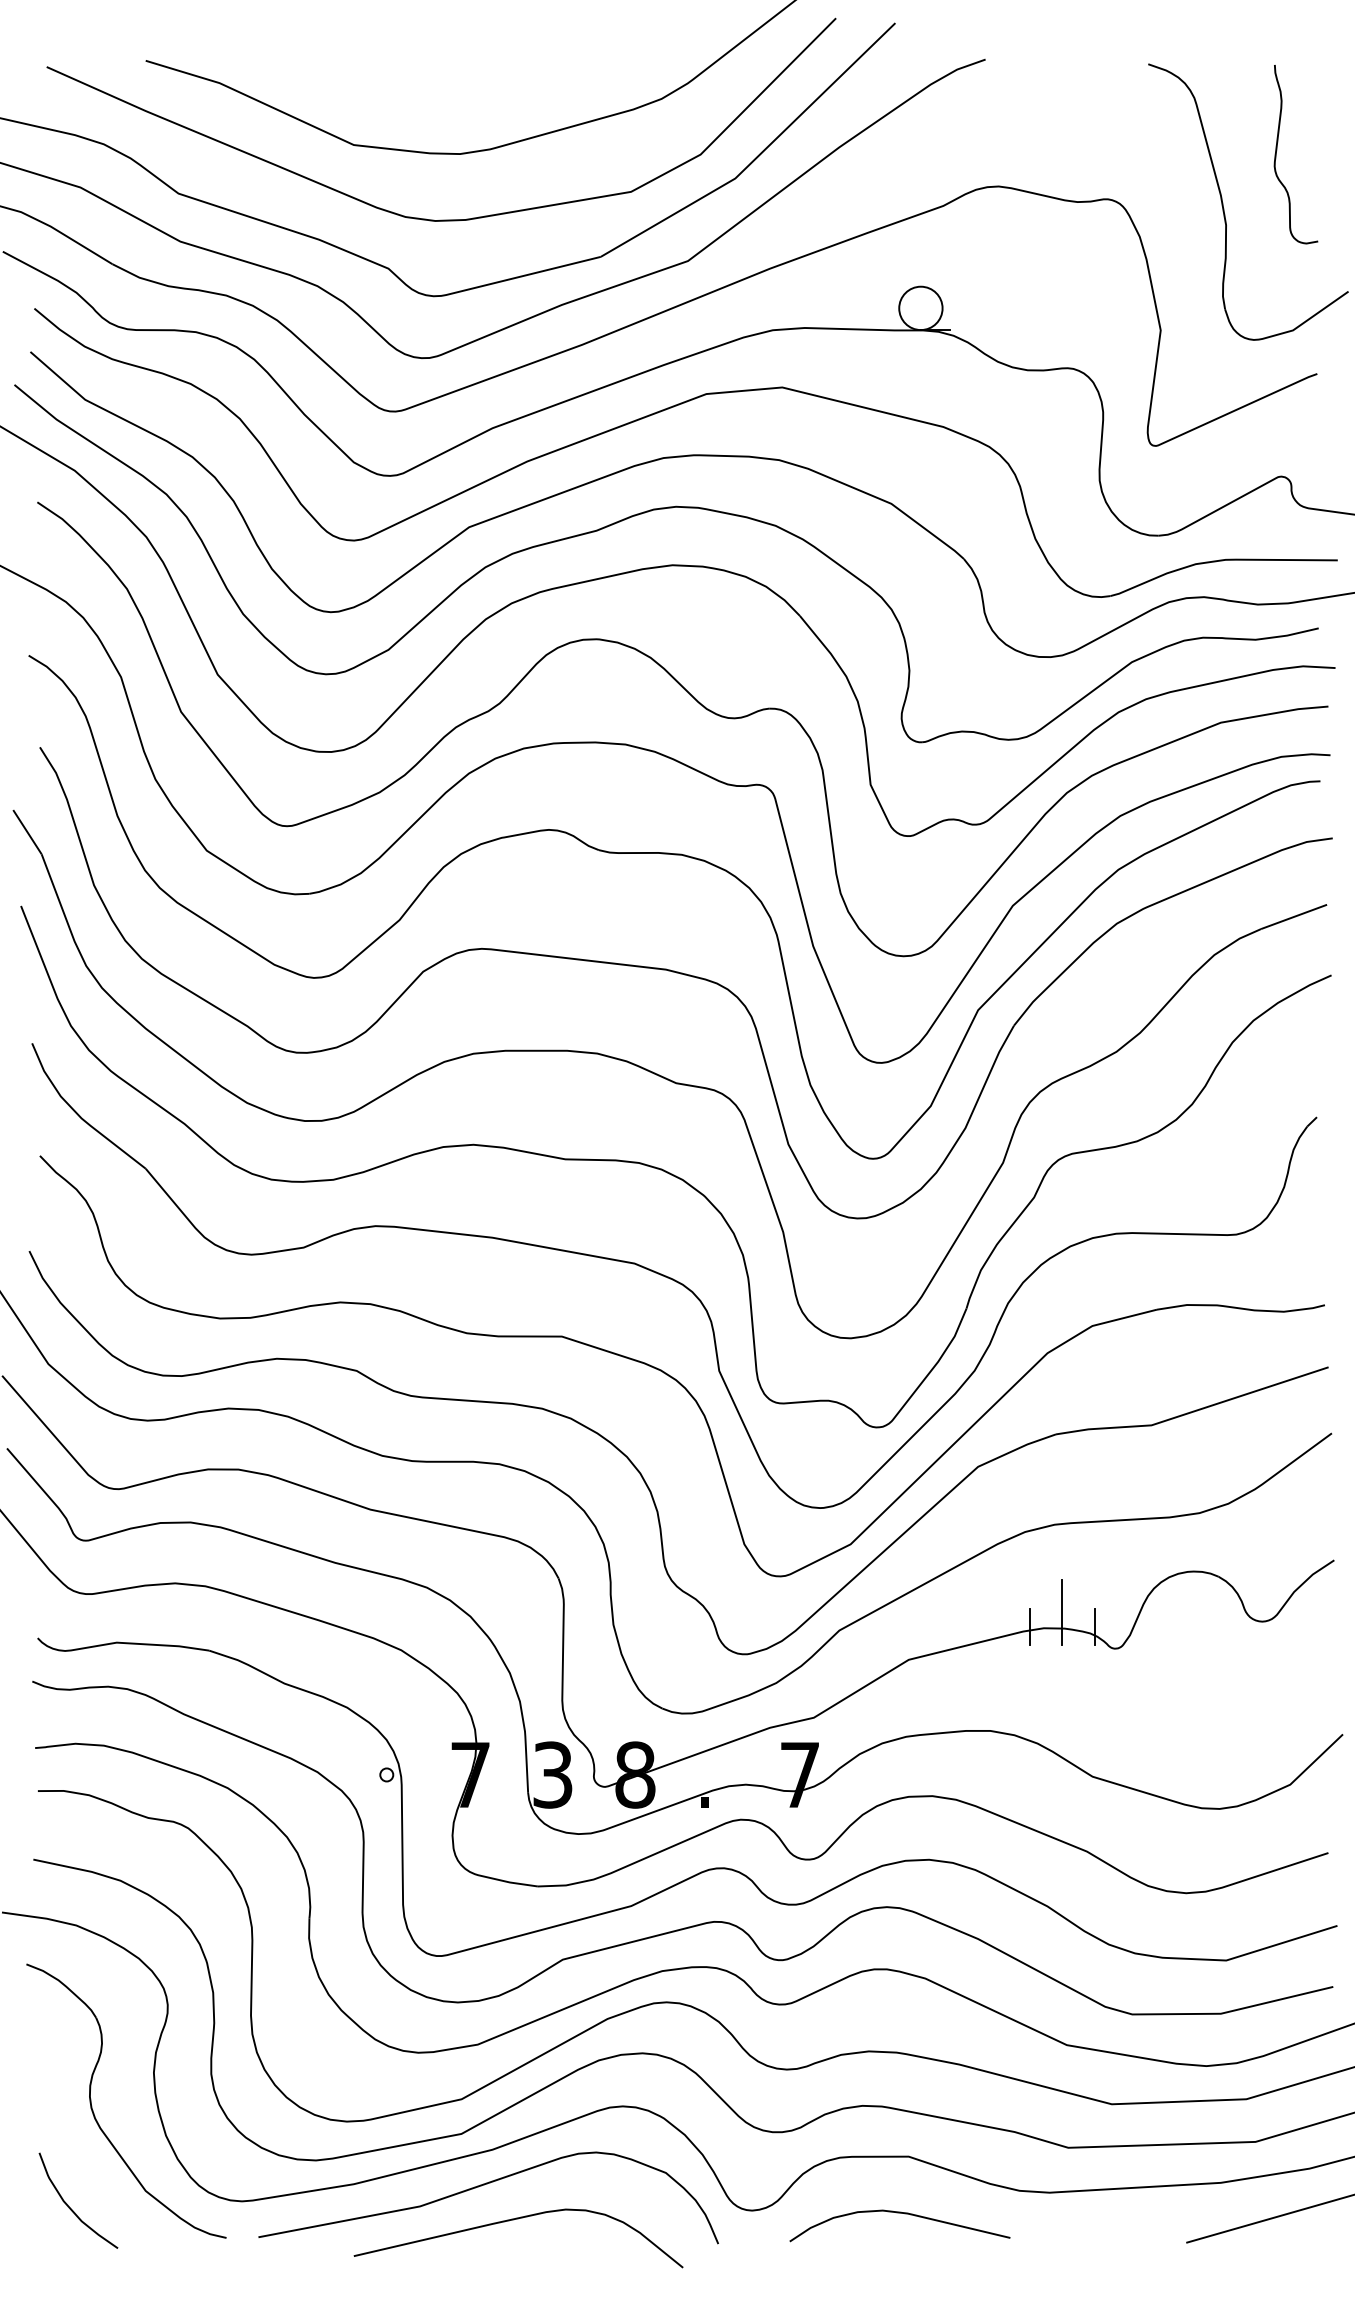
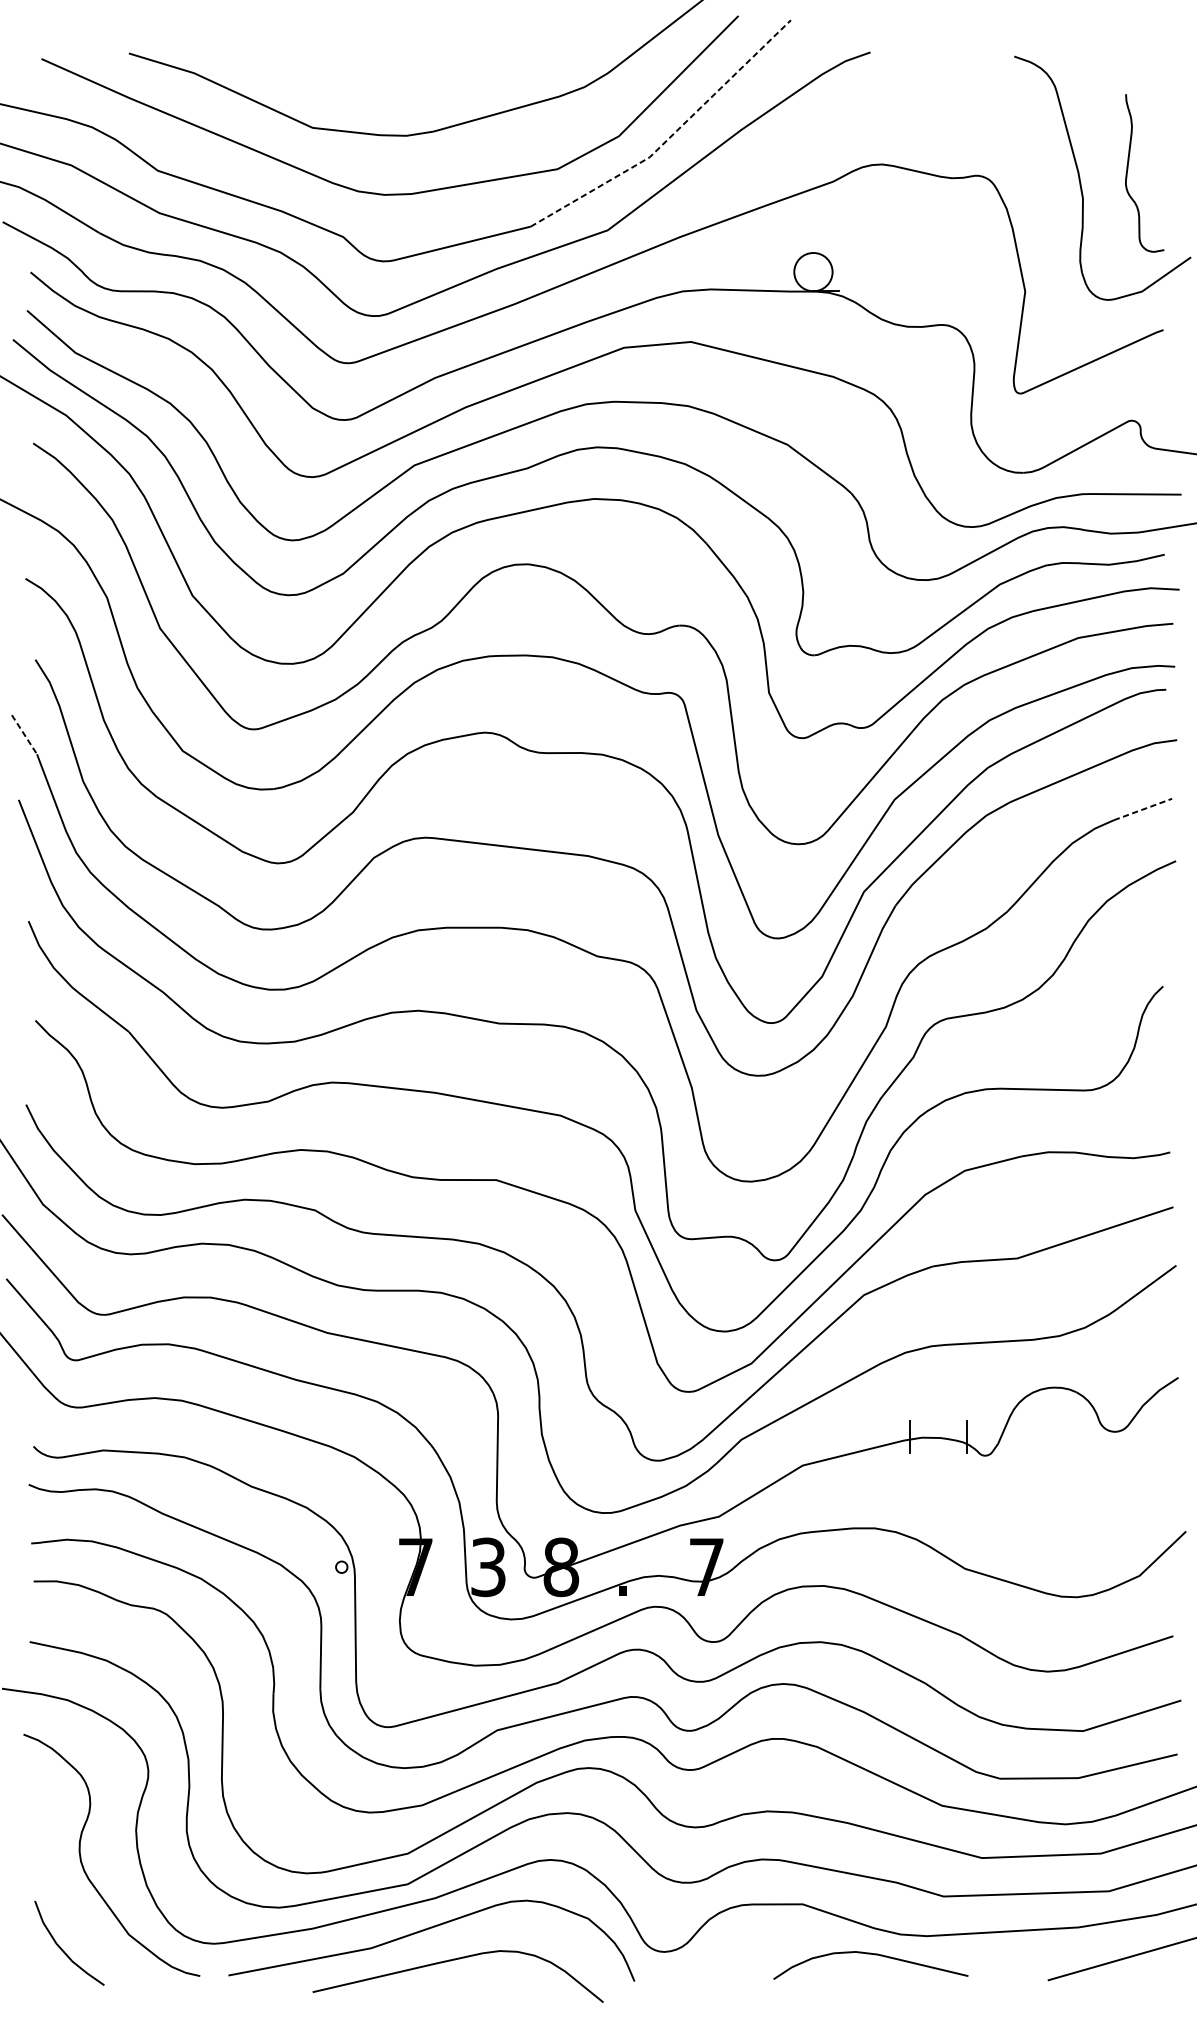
curve: (1277, 150) -> (1128, 169), moved
line: (759, 154) -> (670, 136), solid -> dashed
line: (27, 832) -> (24, 734), solid -> dashed
line: (1294, 916) -> (1143, 809), solid -> dashed
line: (1062, 1612) -> (938, 1423), removed
curve: (899, 2213) -> (870, 1954), moved

